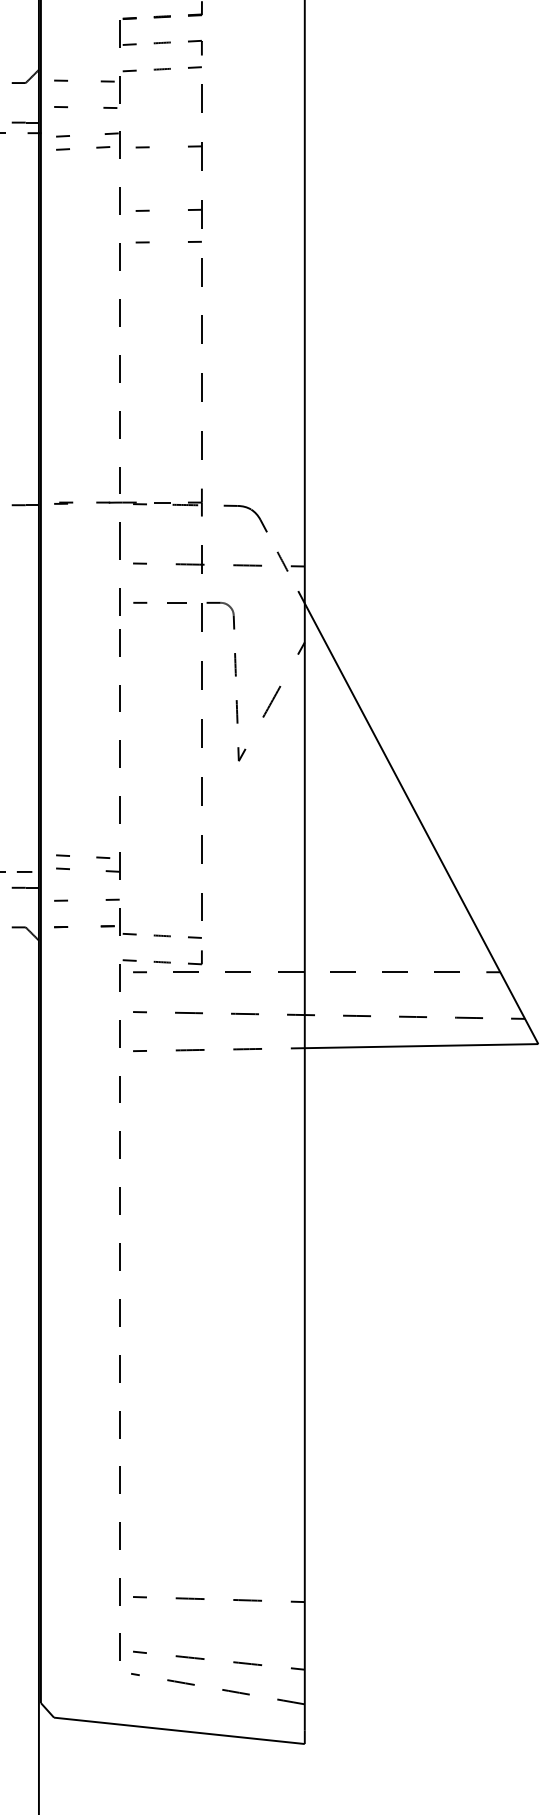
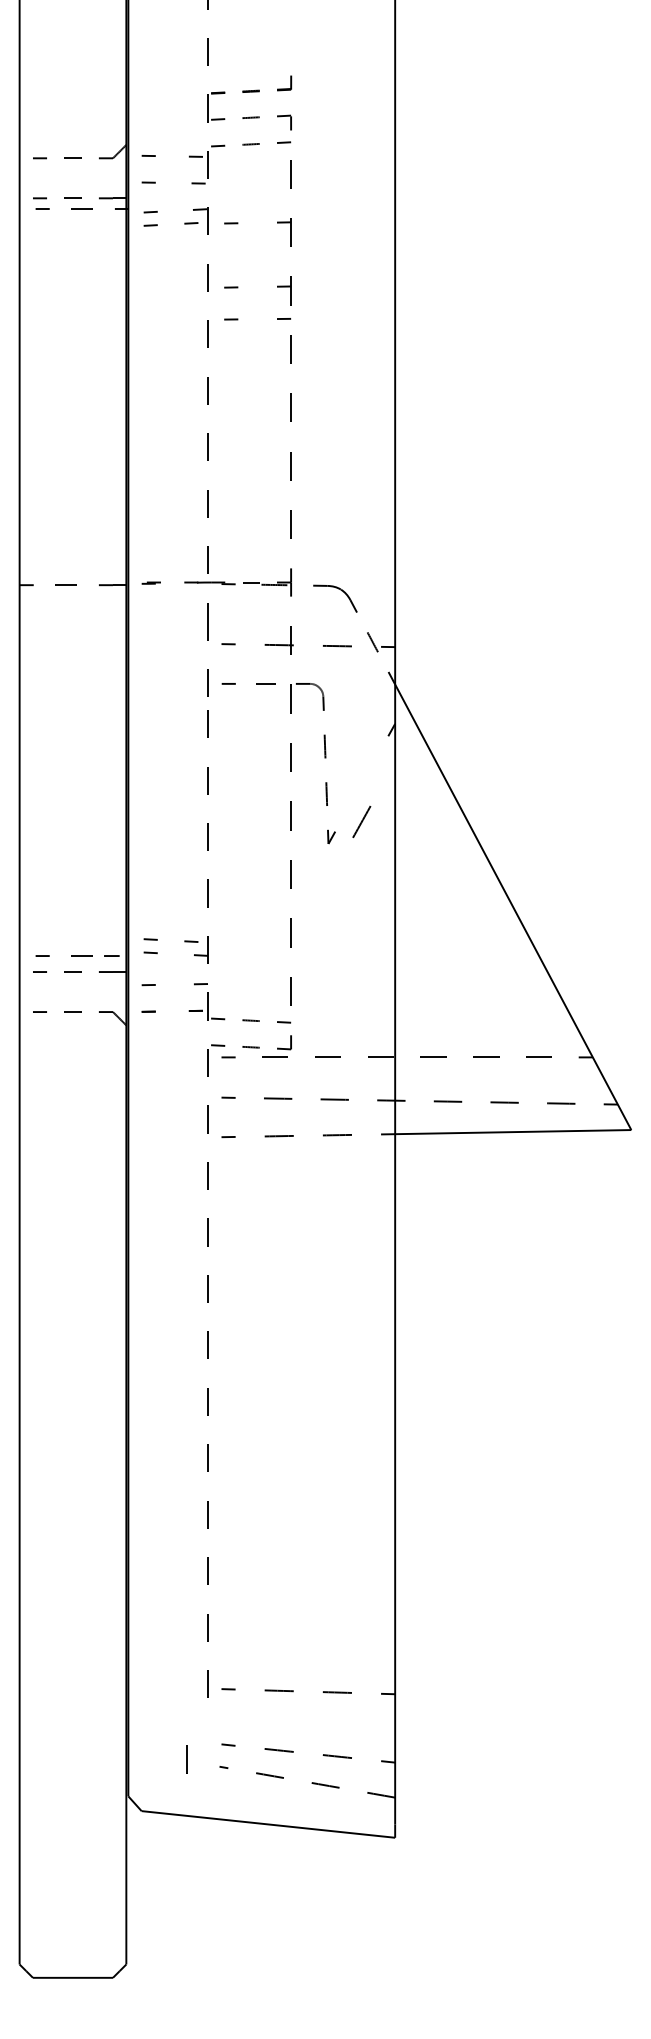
line: (271, 701) -> (361, 821), moved
line: (119, 1646) -> (186, 1759), moved

